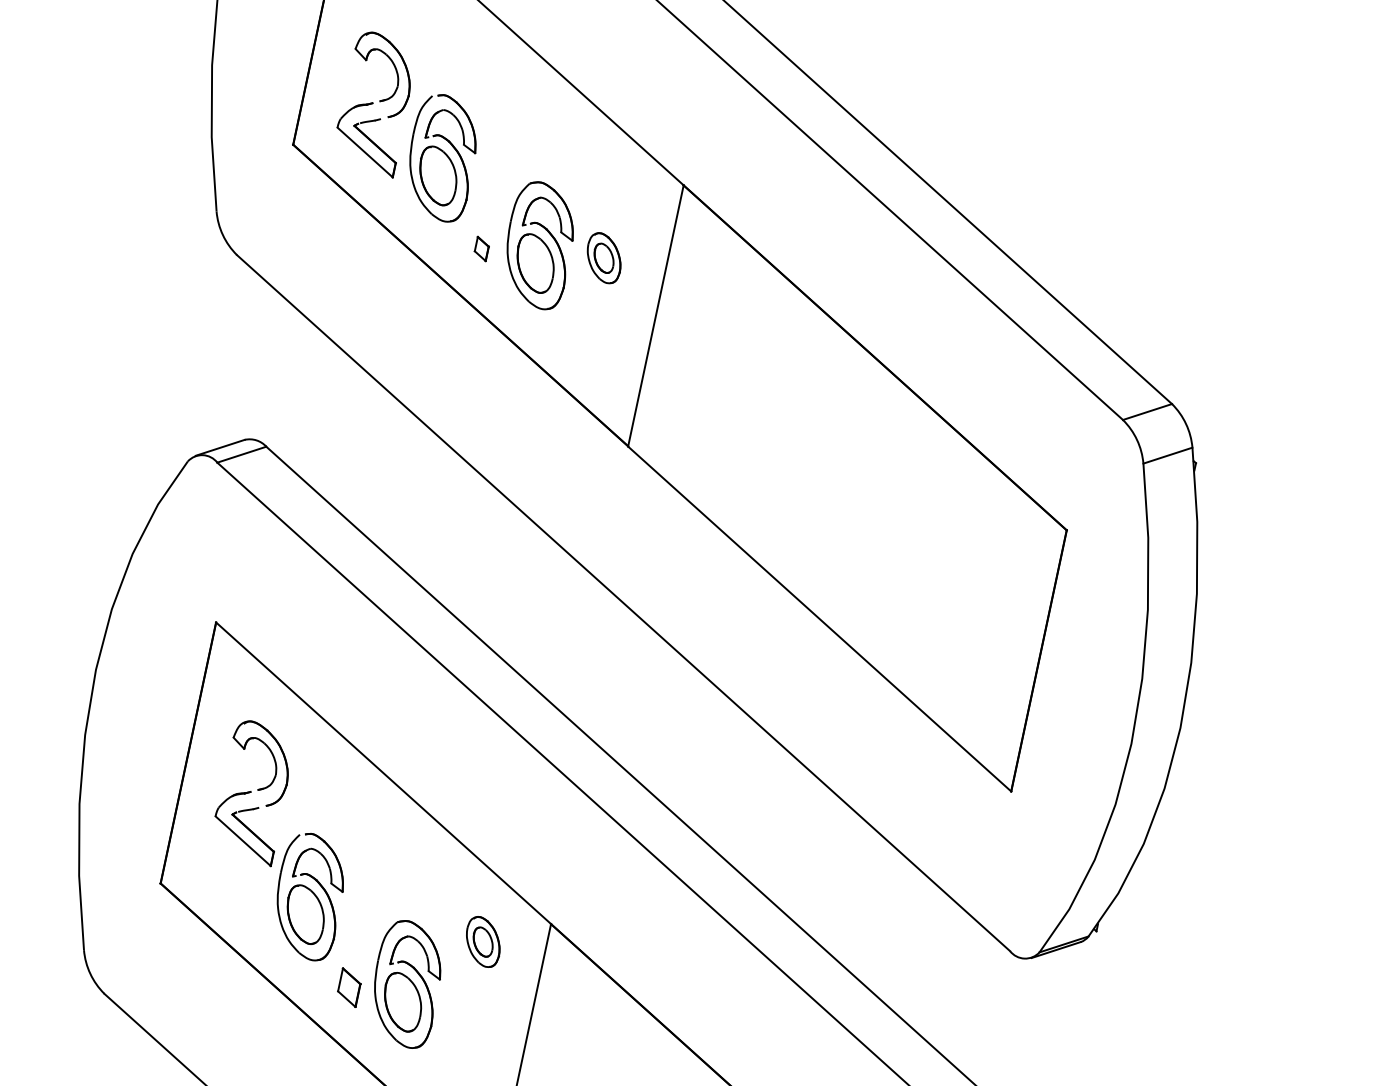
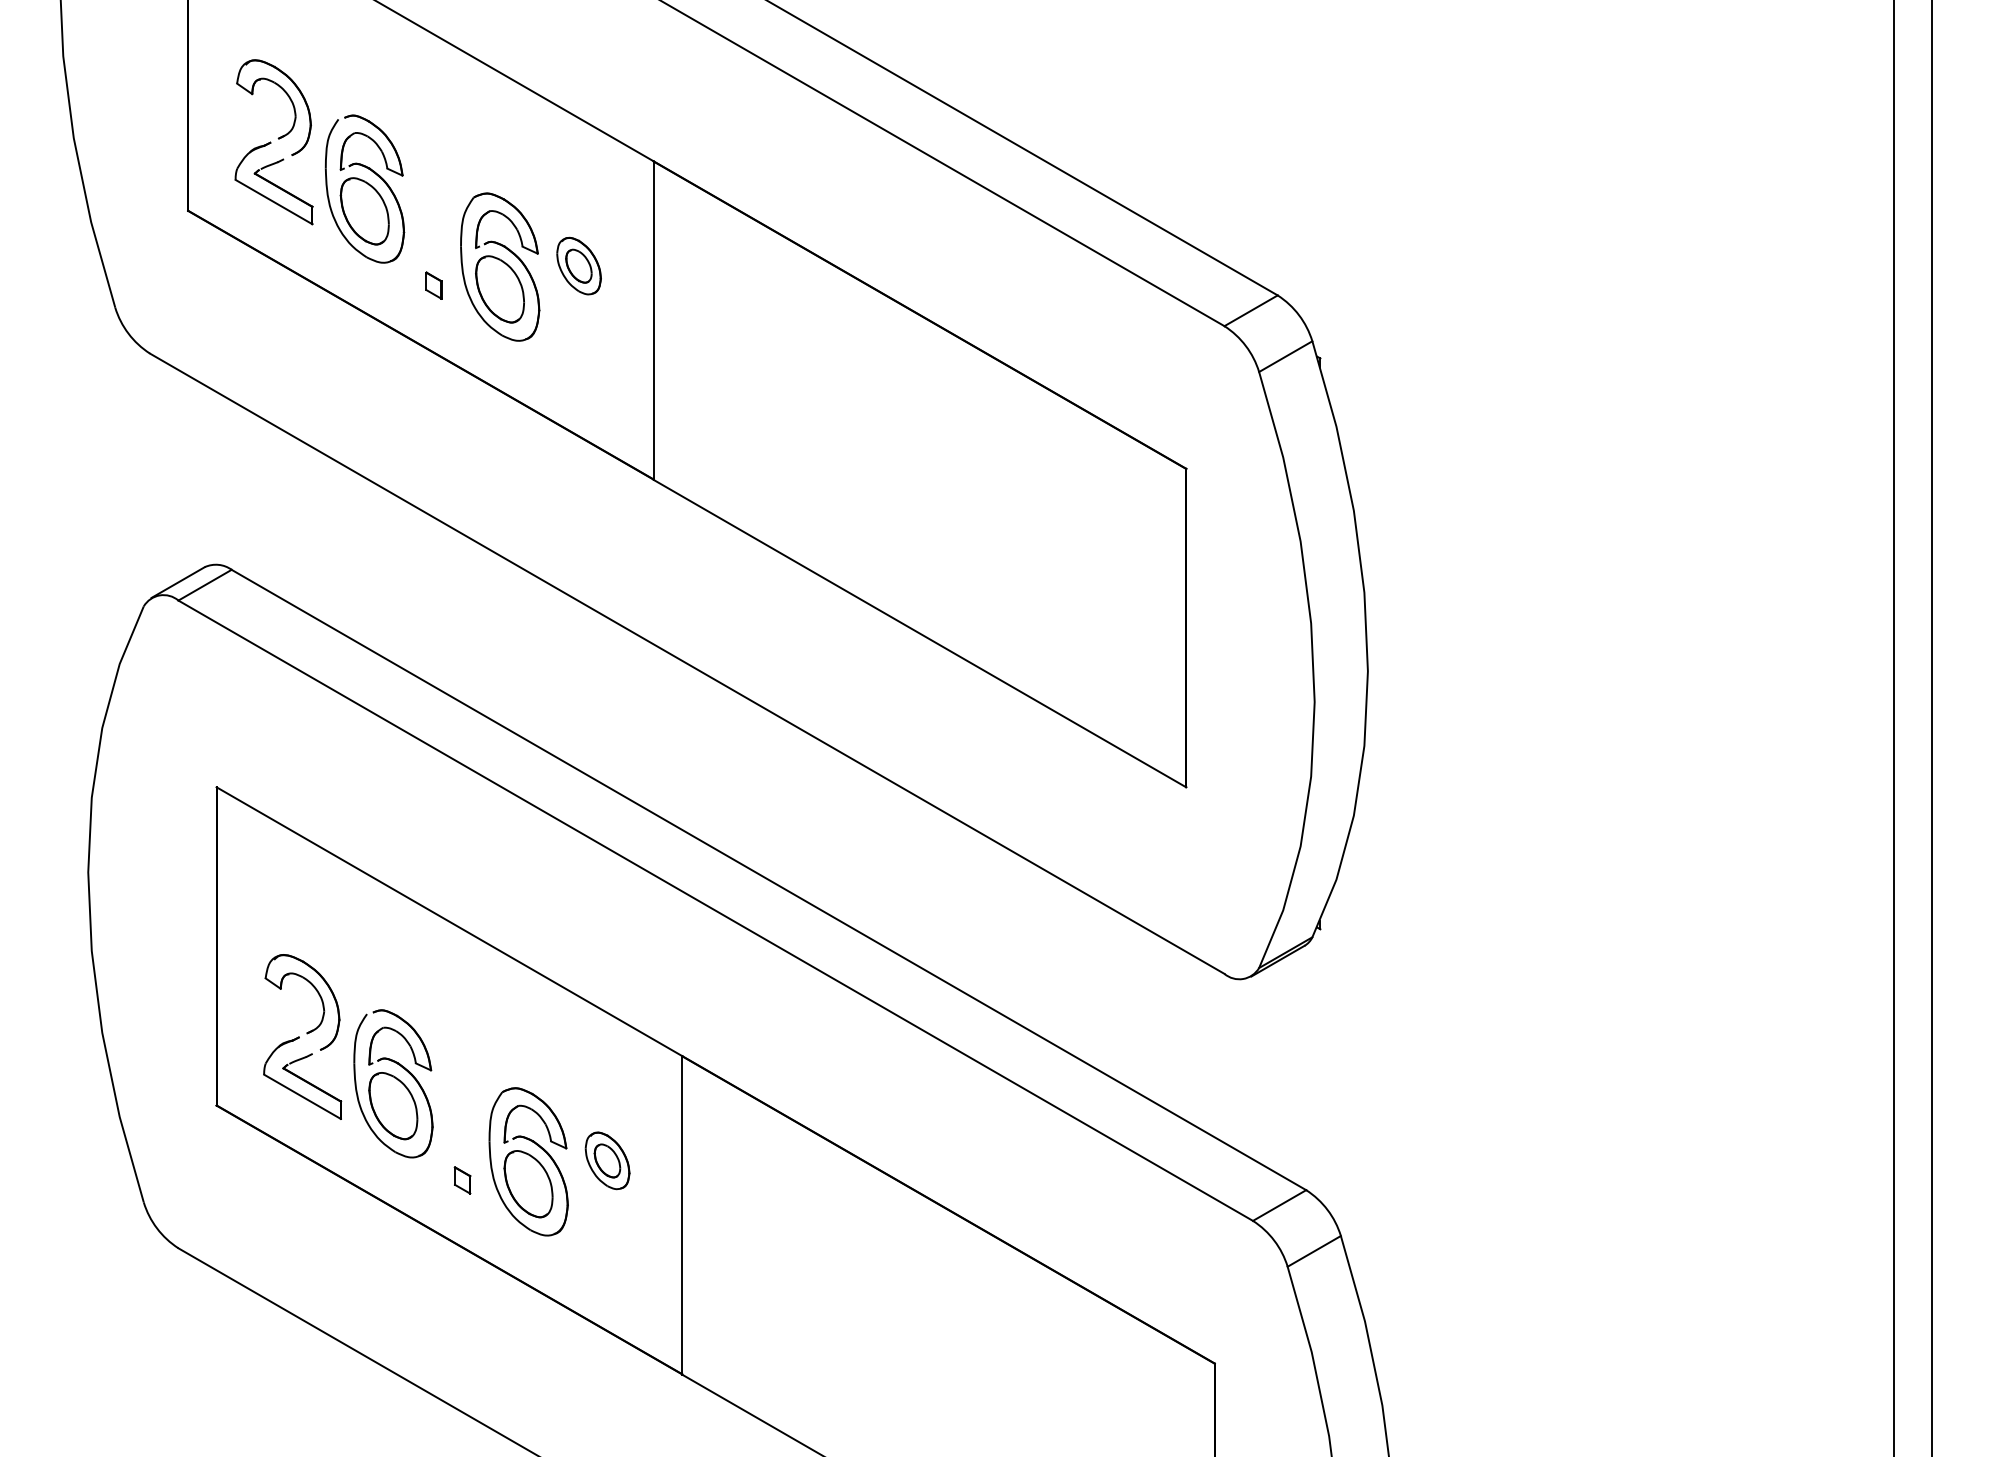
part: (253, 791) -> (302, 1036), moved
part: (483, 941) -> (607, 1160), moved
part: (349, 987) -> (462, 1180), size x0.62

